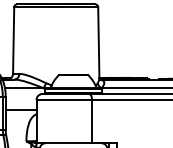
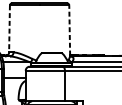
line: (13, 41) -> (9, 29), solid -> dashed
line: (98, 42) -> (69, 30), solid -> dashed

